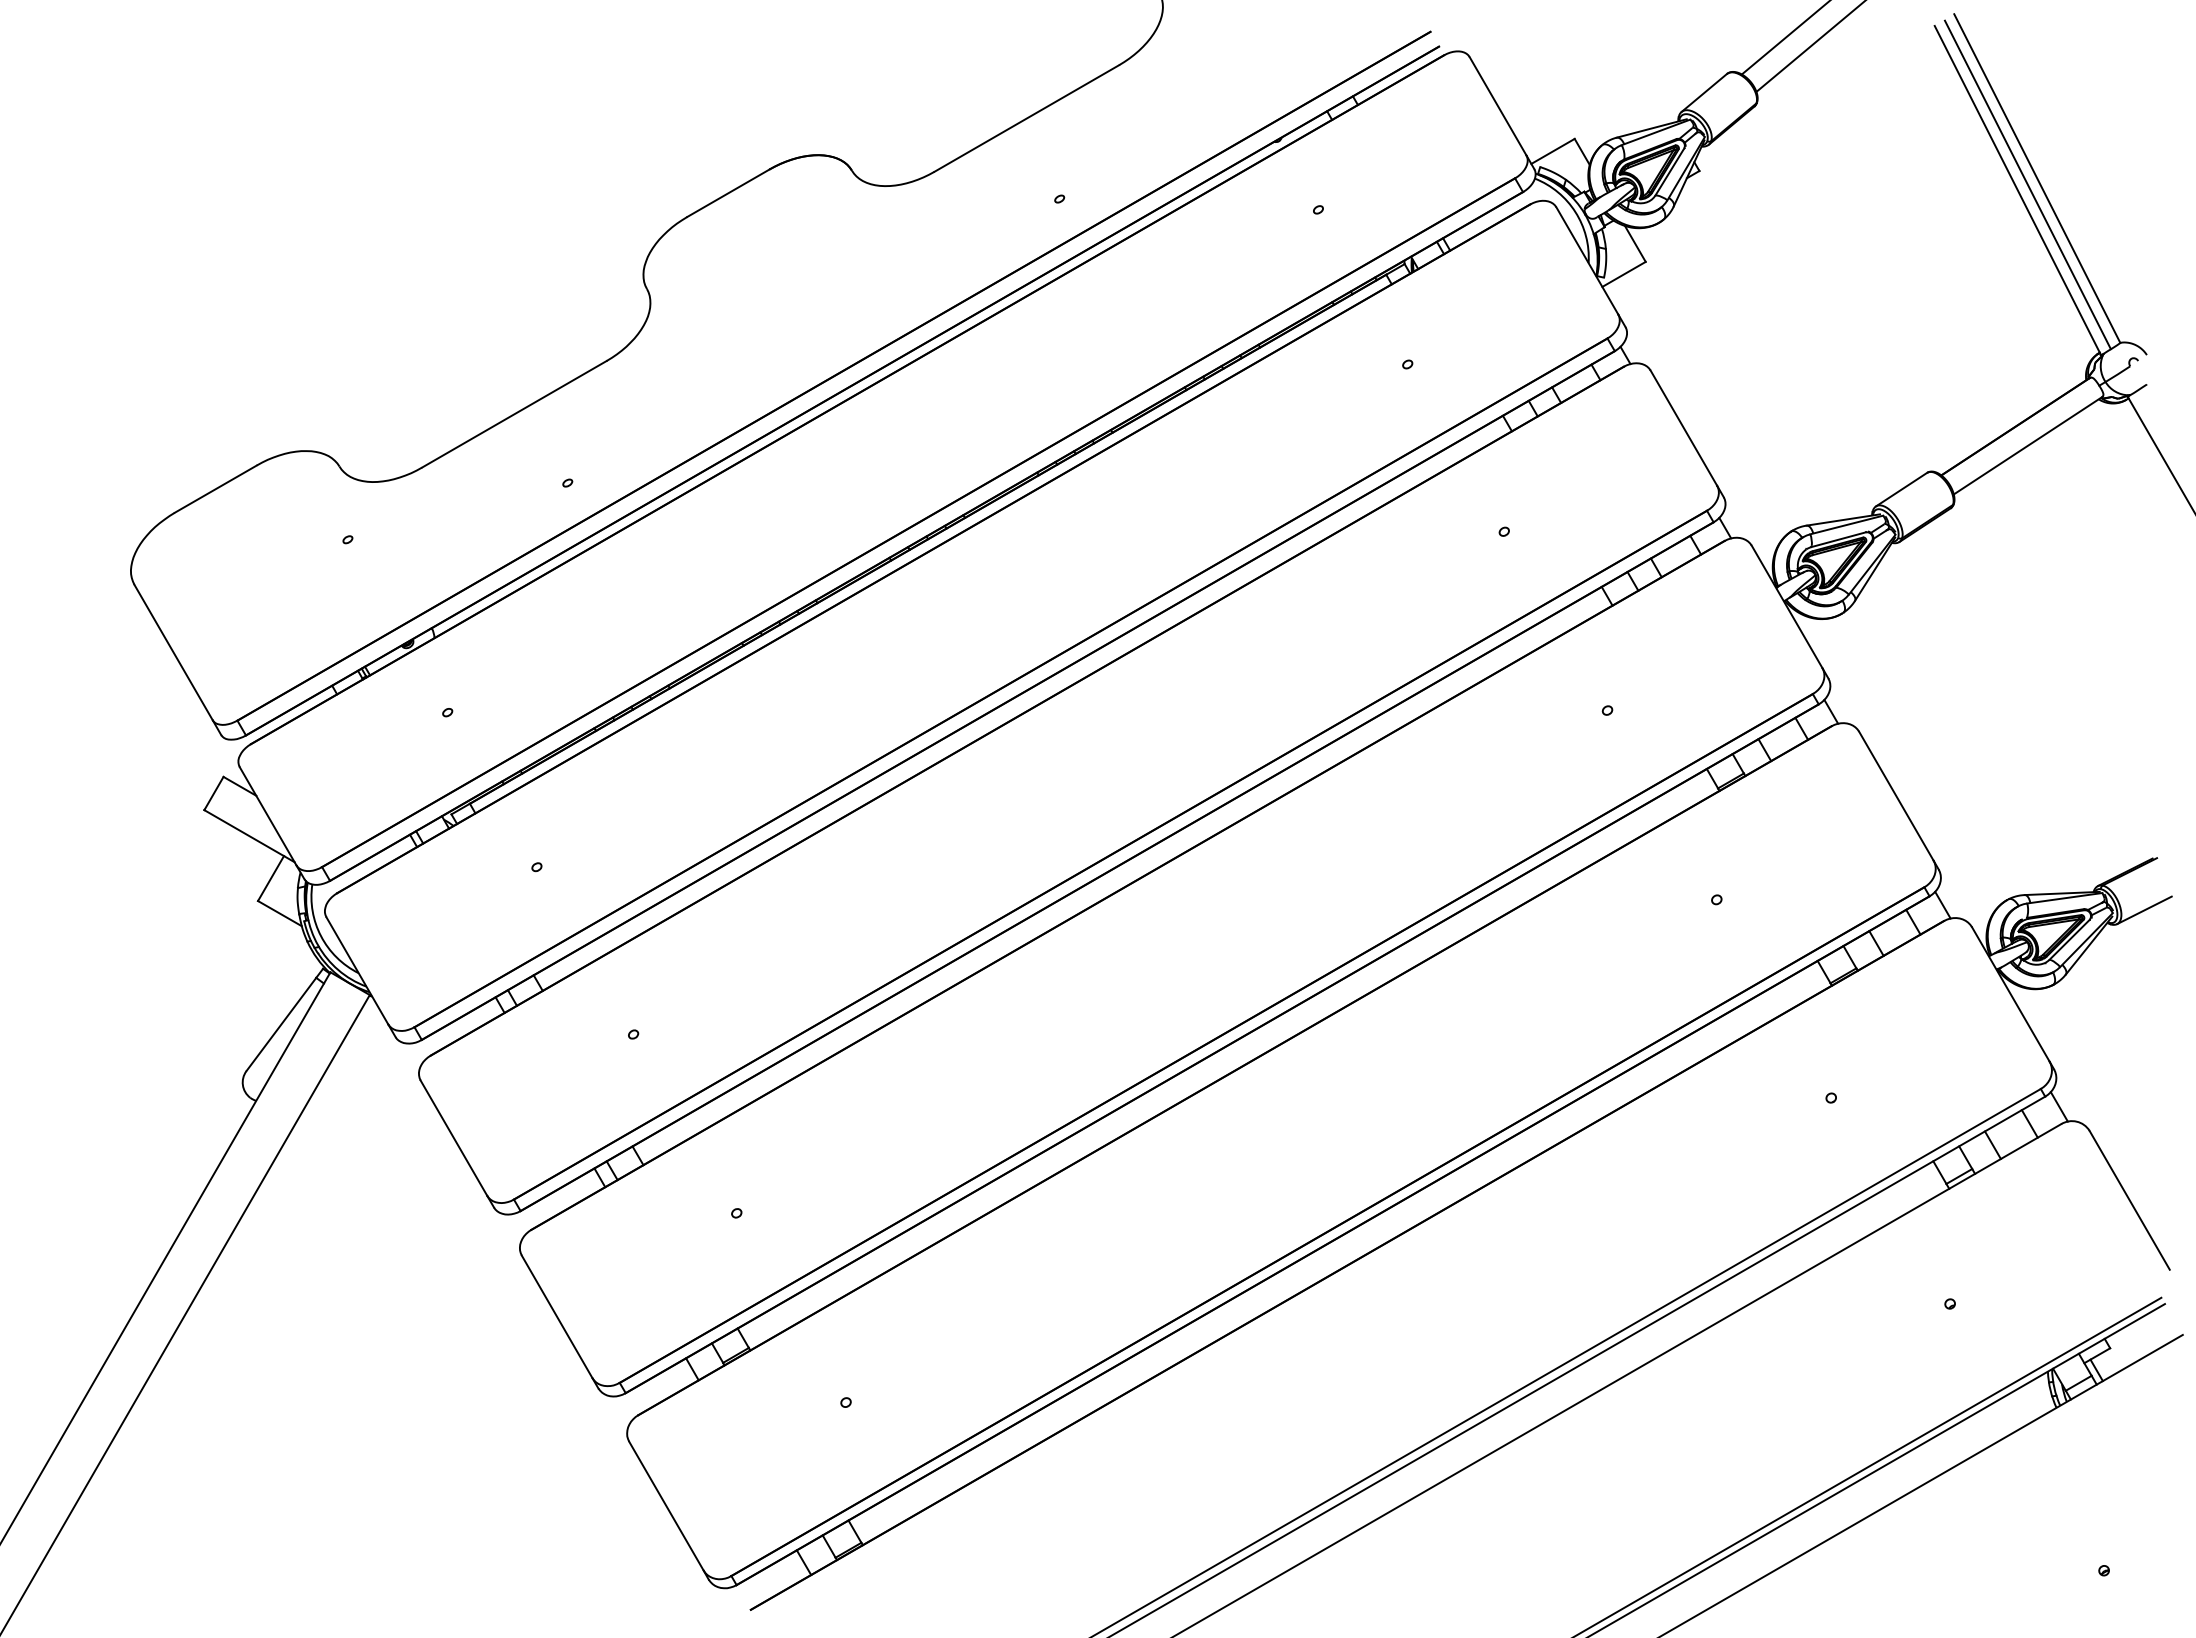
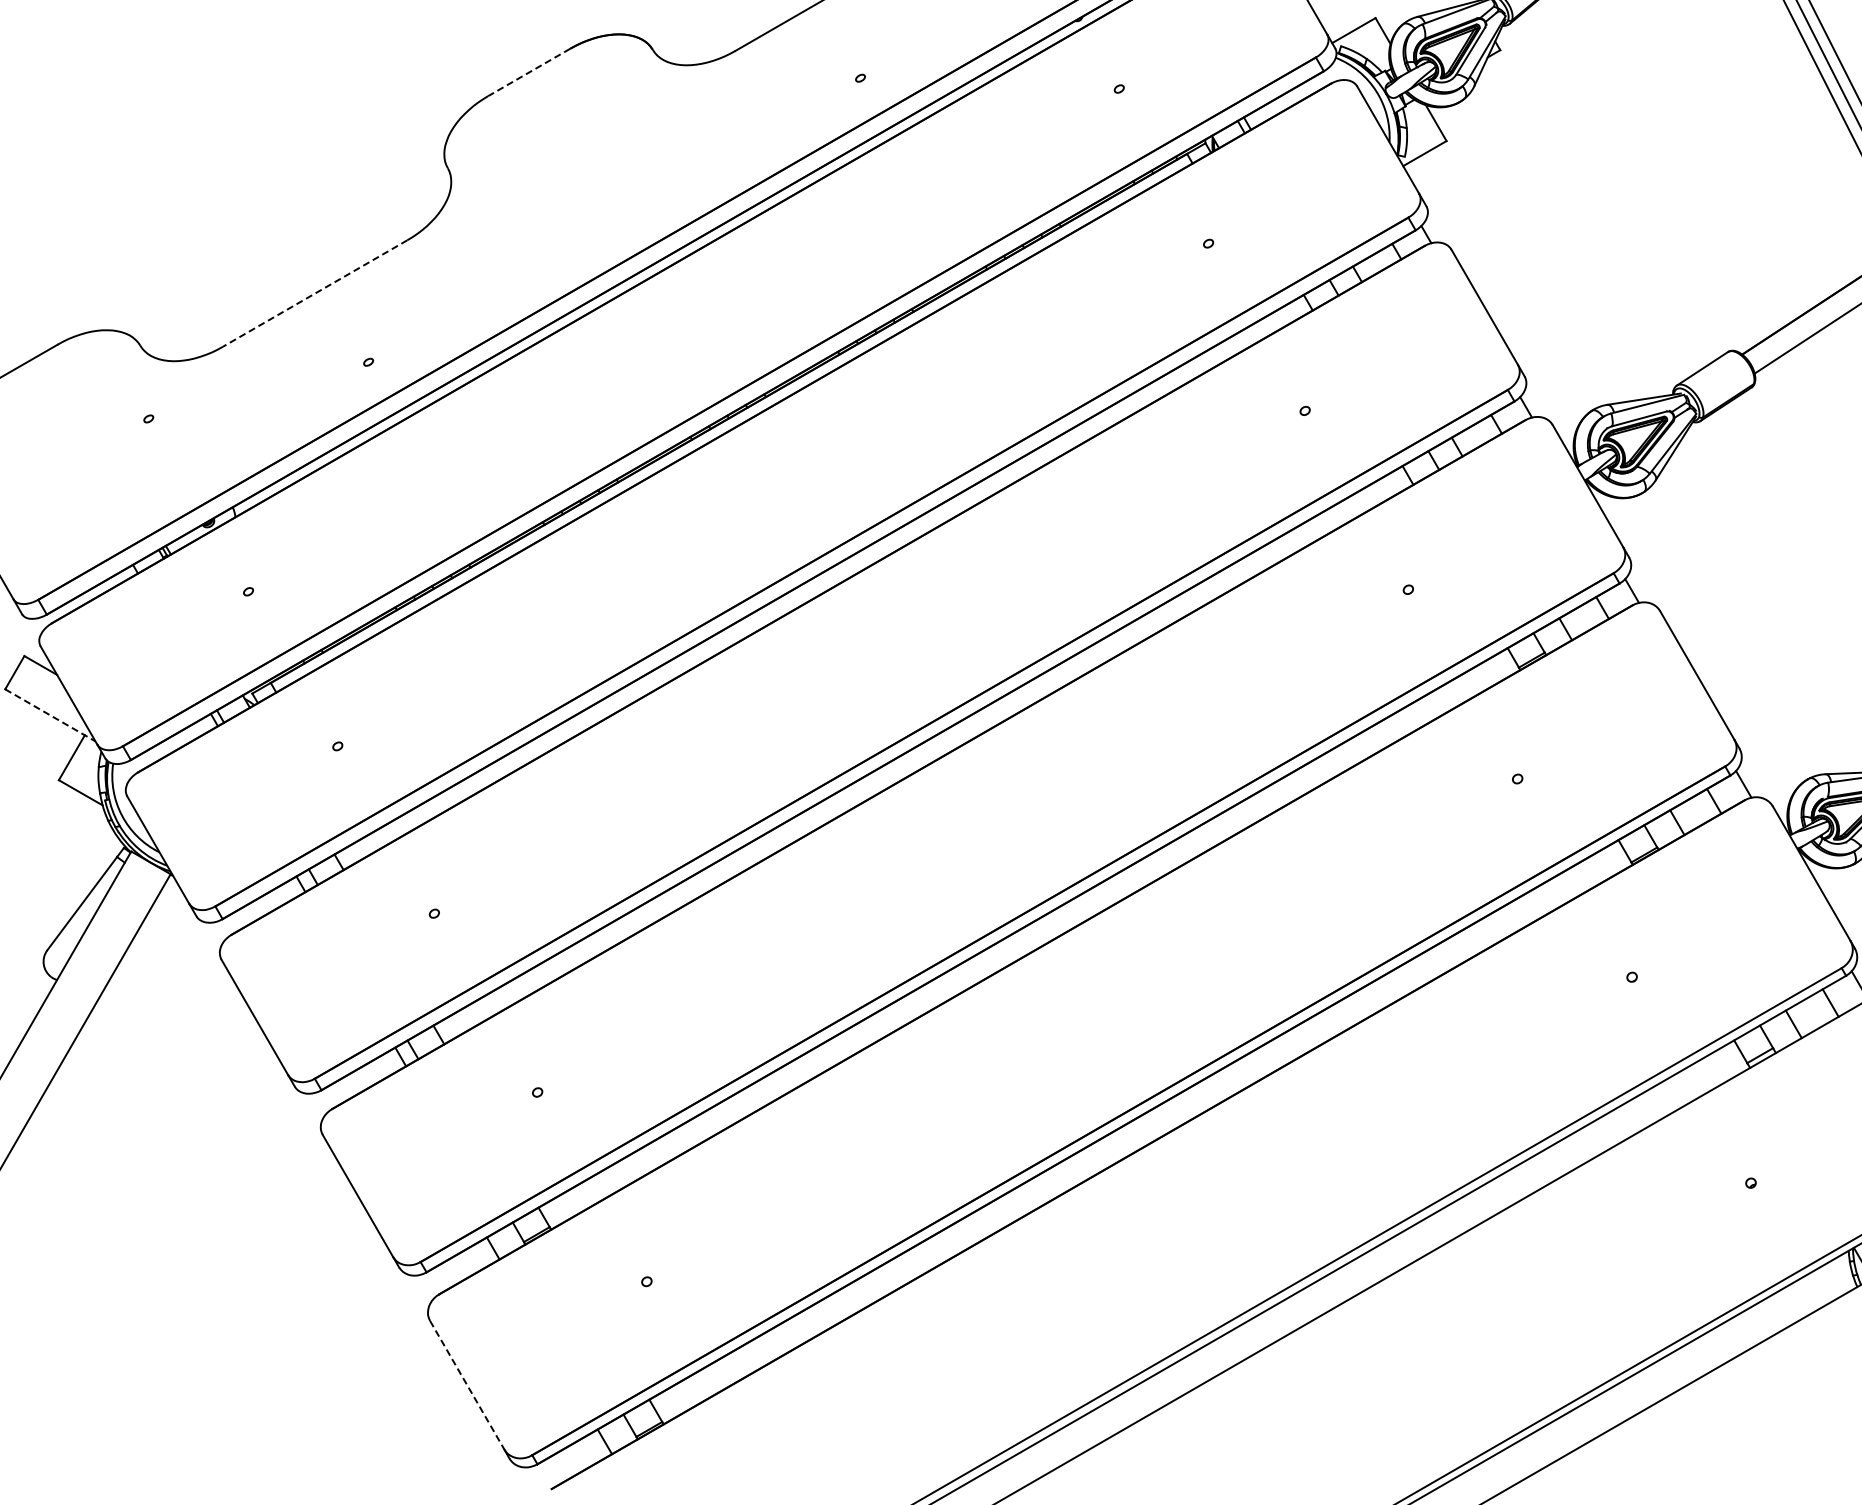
line: (727, 193) -> (528, 72), solid -> dashed
line: (514, 414) -> (315, 293), solid -> dashed
line: (249, 836) -> (50, 715), solid -> dashed
line: (666, 1506) -> (467, 1385), solid -> dashed

